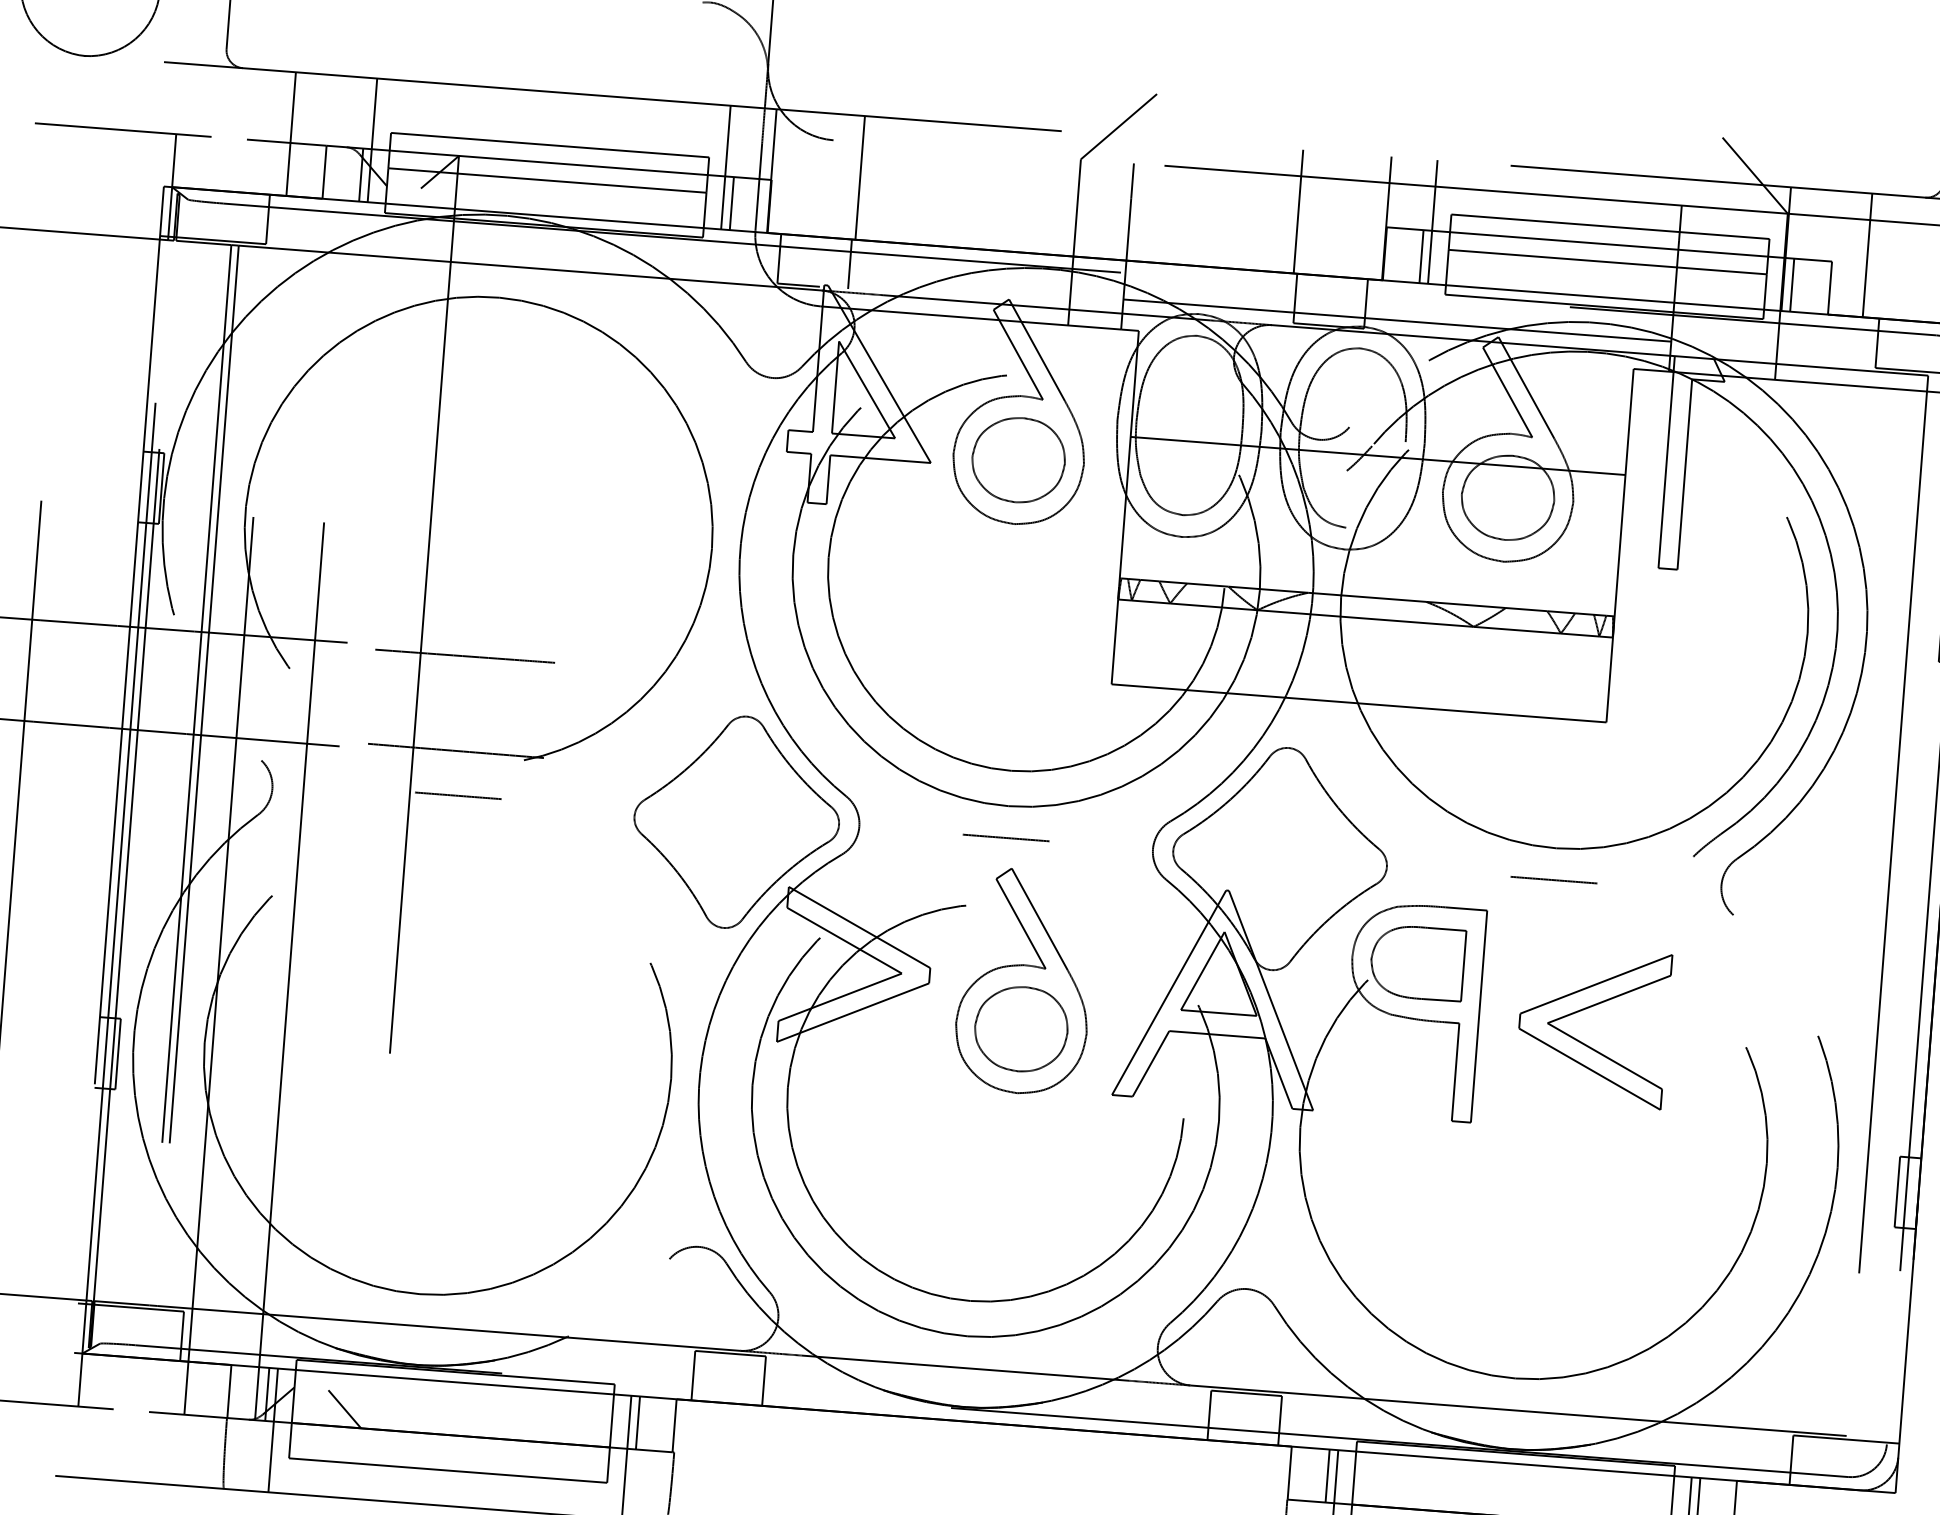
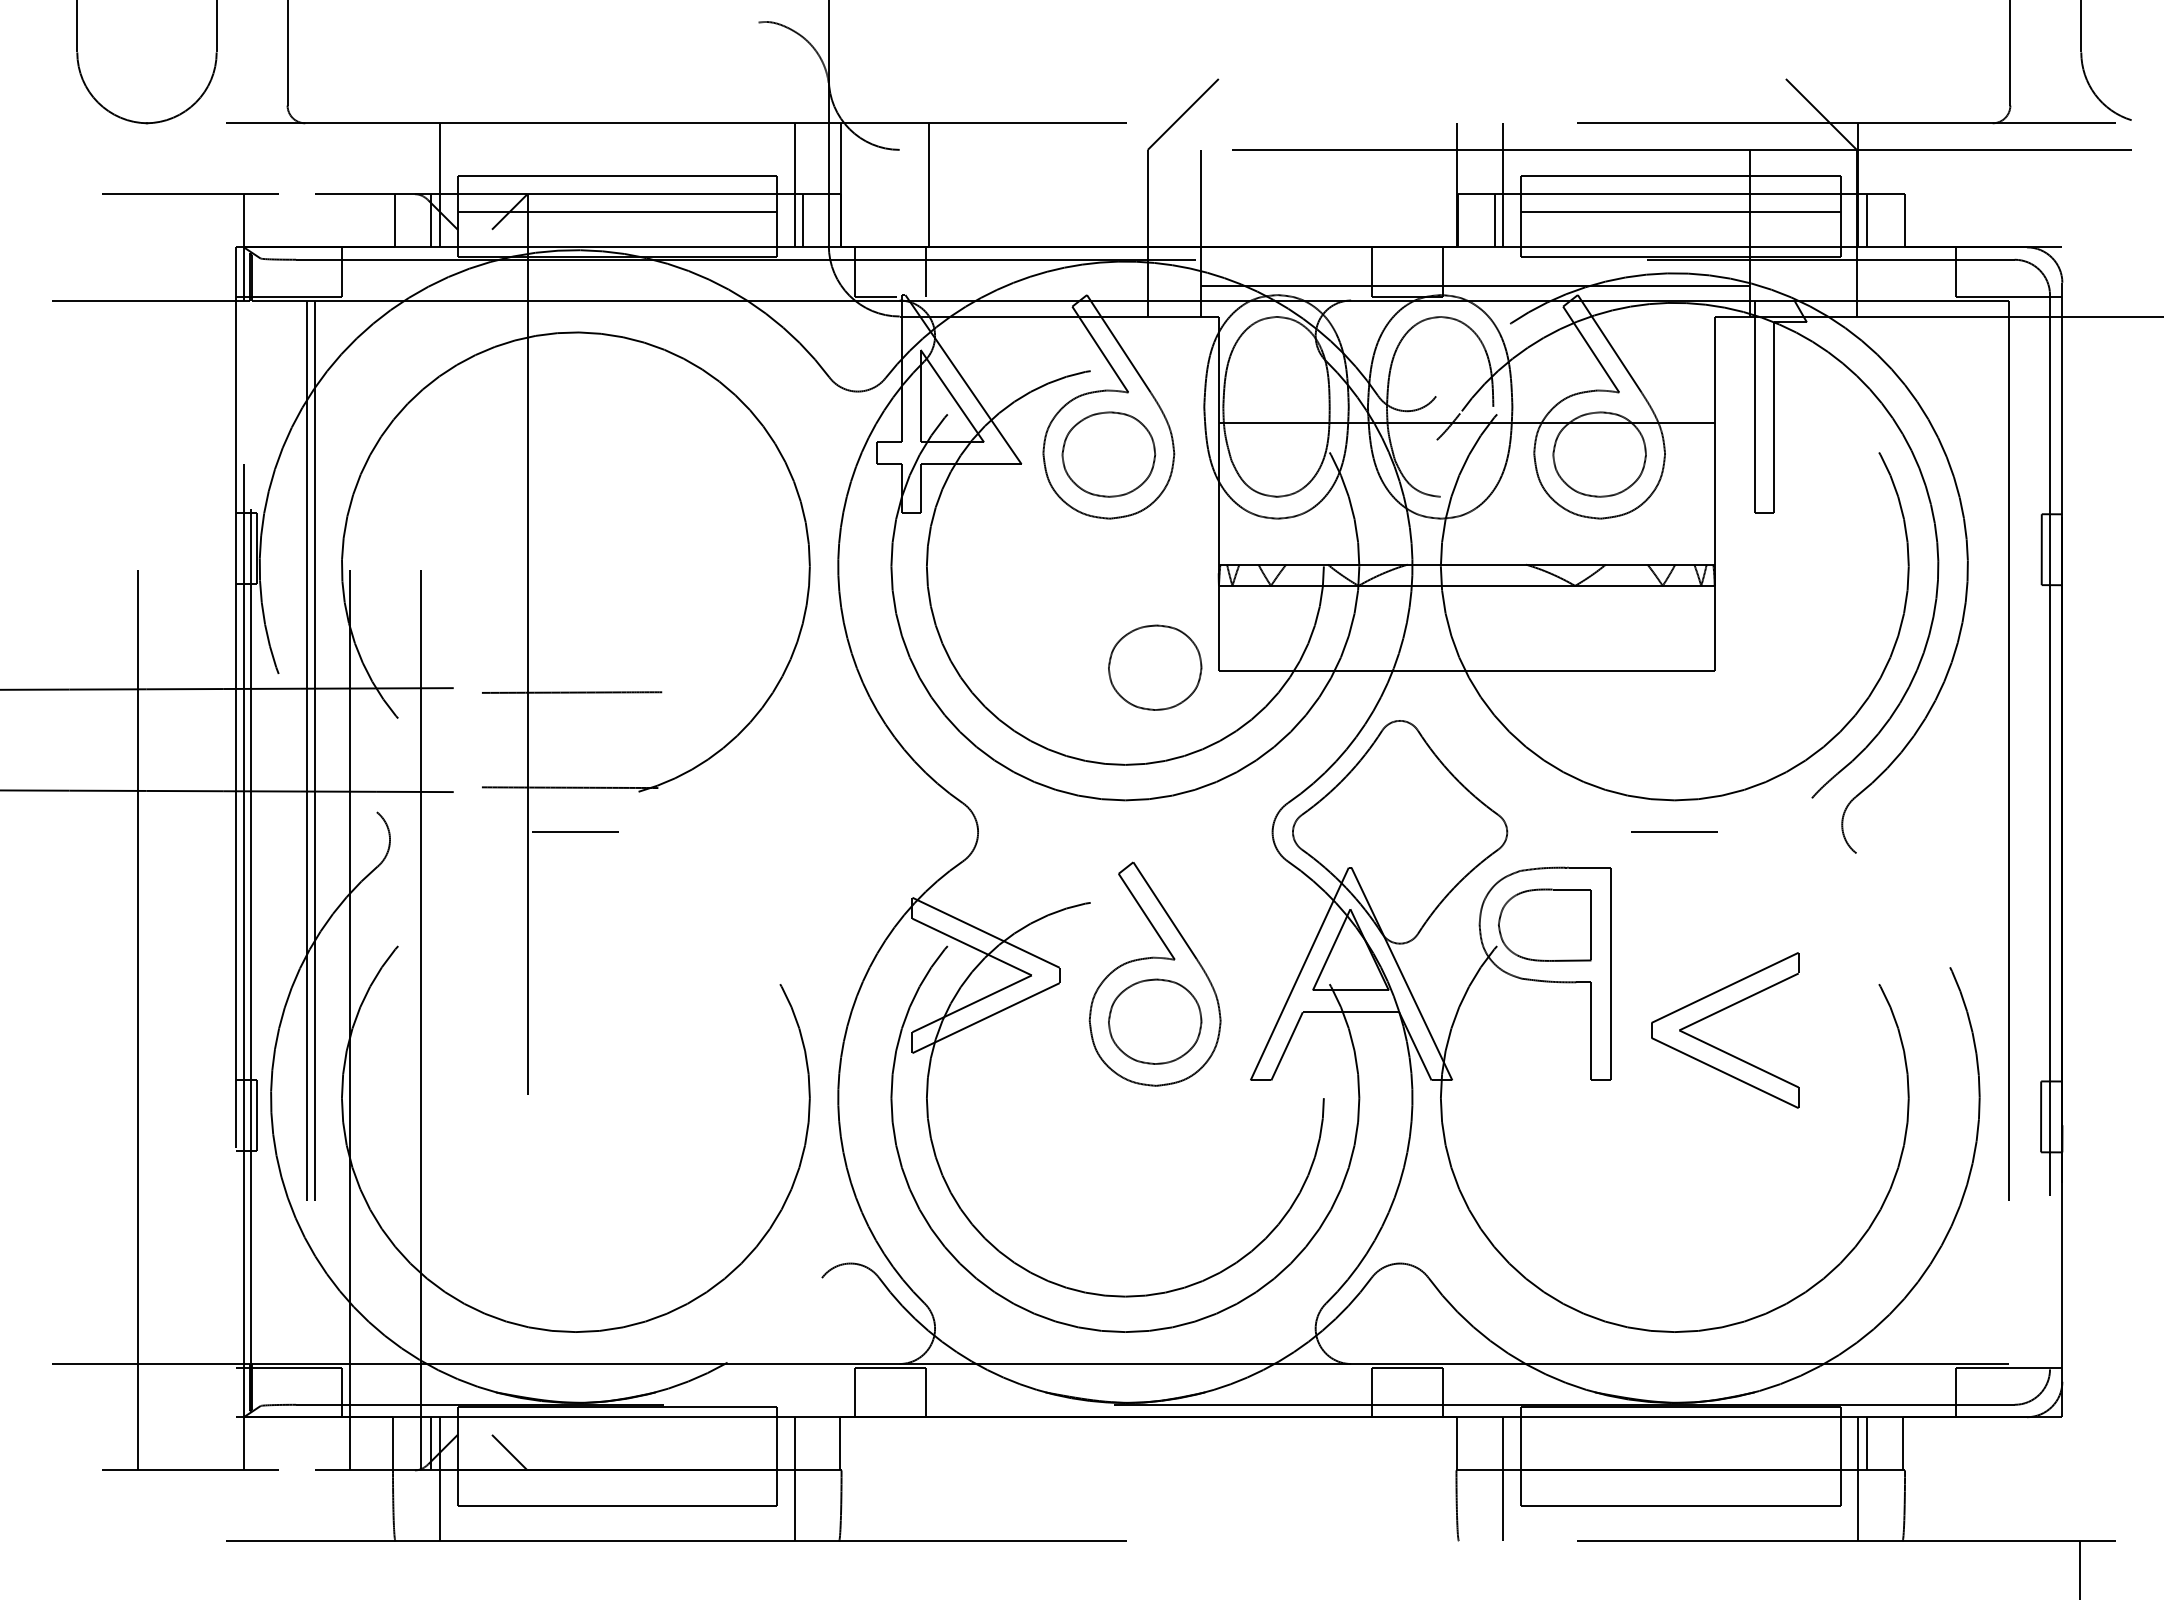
line: (291, 134) -> (358, 185), removed
line: (1298, 211) -> (1368, 185), removed
line: (1867, 255) -> (1939, 185), removed
part: (1048, 676) -> (1155, 667), added
part: (736, 822) -> (855, 837), removed
line: (1006, 837) -> (1125, 831), removed
part: (1586, 1009) -> (1717, 1013), moved
line: (638, 1422) -> (803, 1443), removed
line: (1327, 1475) -> (1494, 1443), removed

